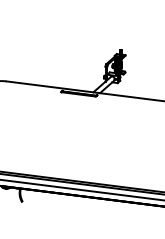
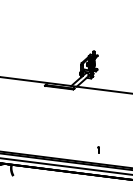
part: (126, 170) -> (98, 149), added

